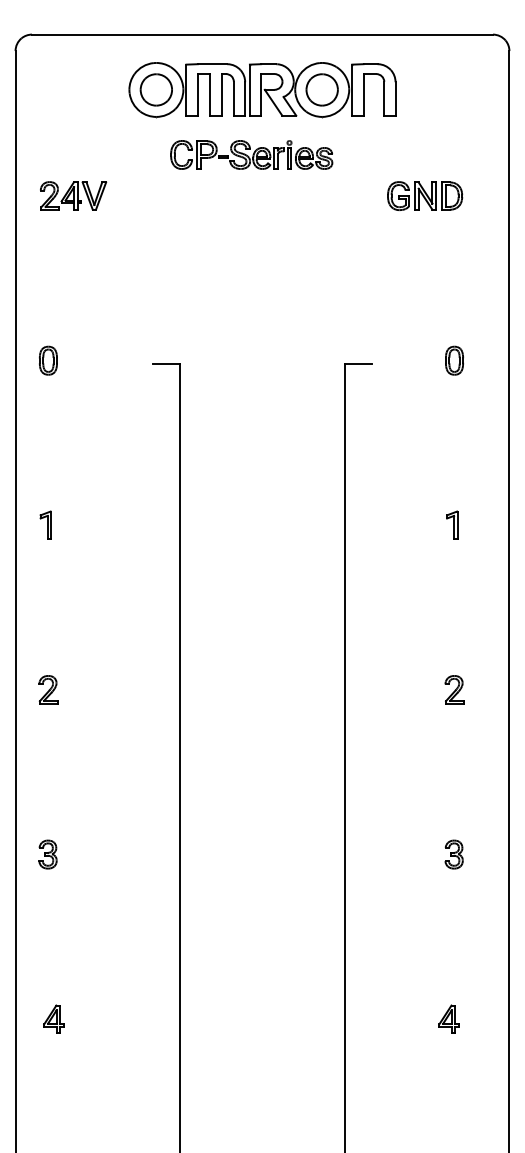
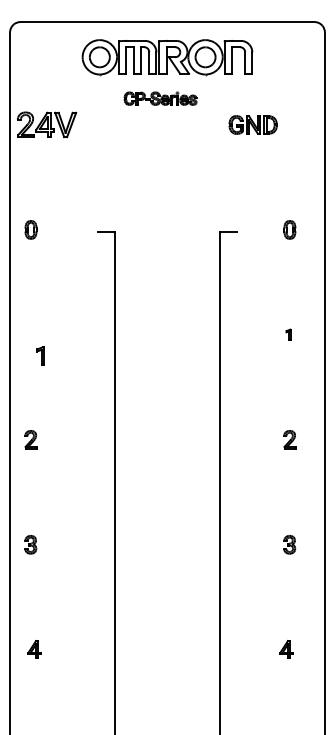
part: (251, 154) -> (160, 98), size x0.7
part: (72, 195) -> (46, 124), size x1.4
part: (424, 195) -> (252, 124), moved
part: (46, 524) -> (40, 355), moved
part: (452, 524) -> (288, 334), size x0.6

